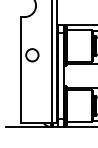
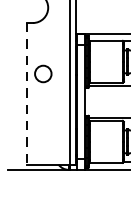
line: (20, 70) -> (27, 94), solid -> dashed

